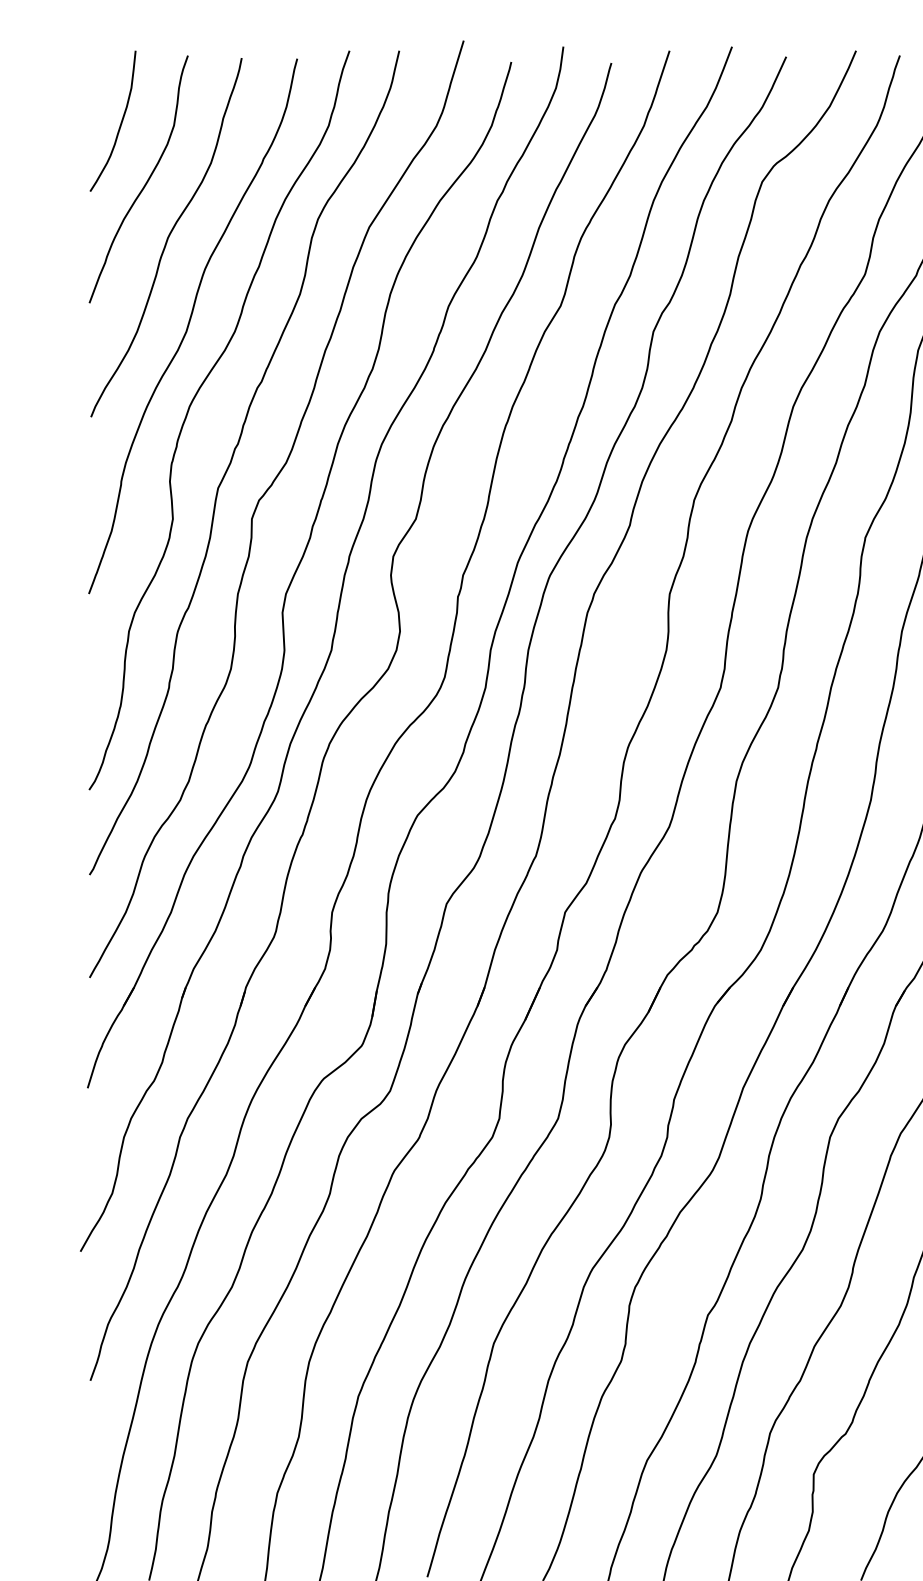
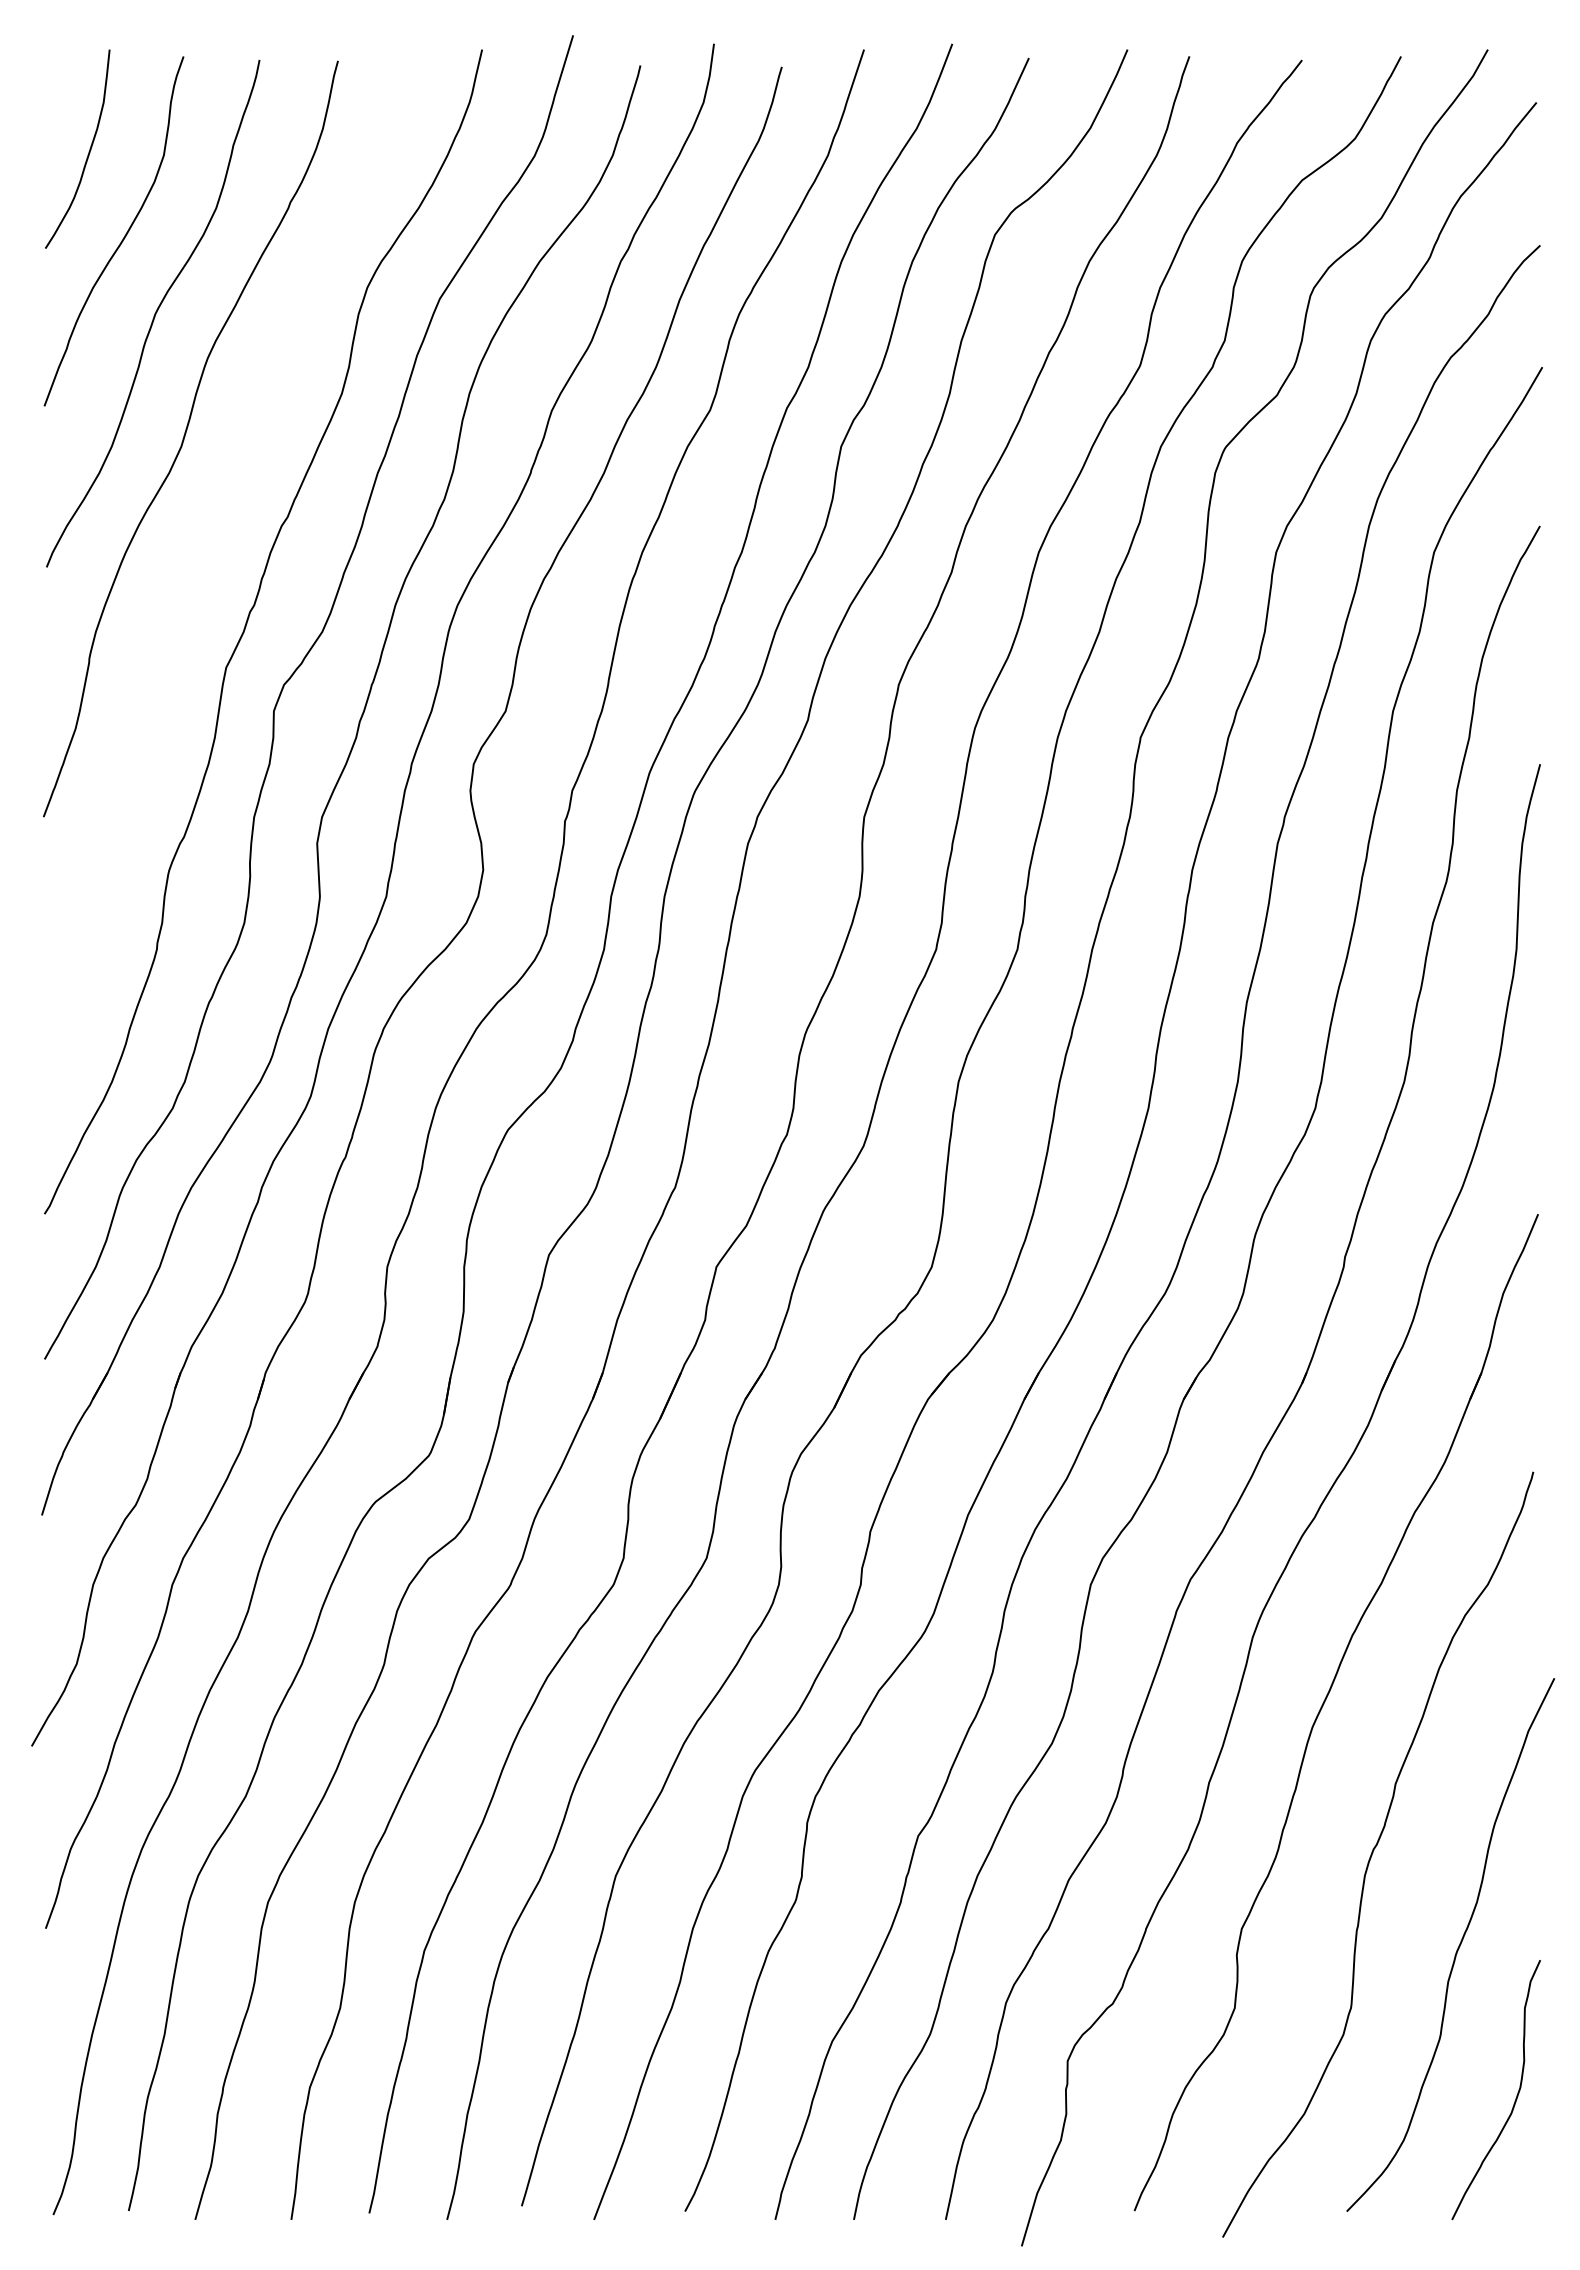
curve: (189, 410) -> (185, 557), removed

